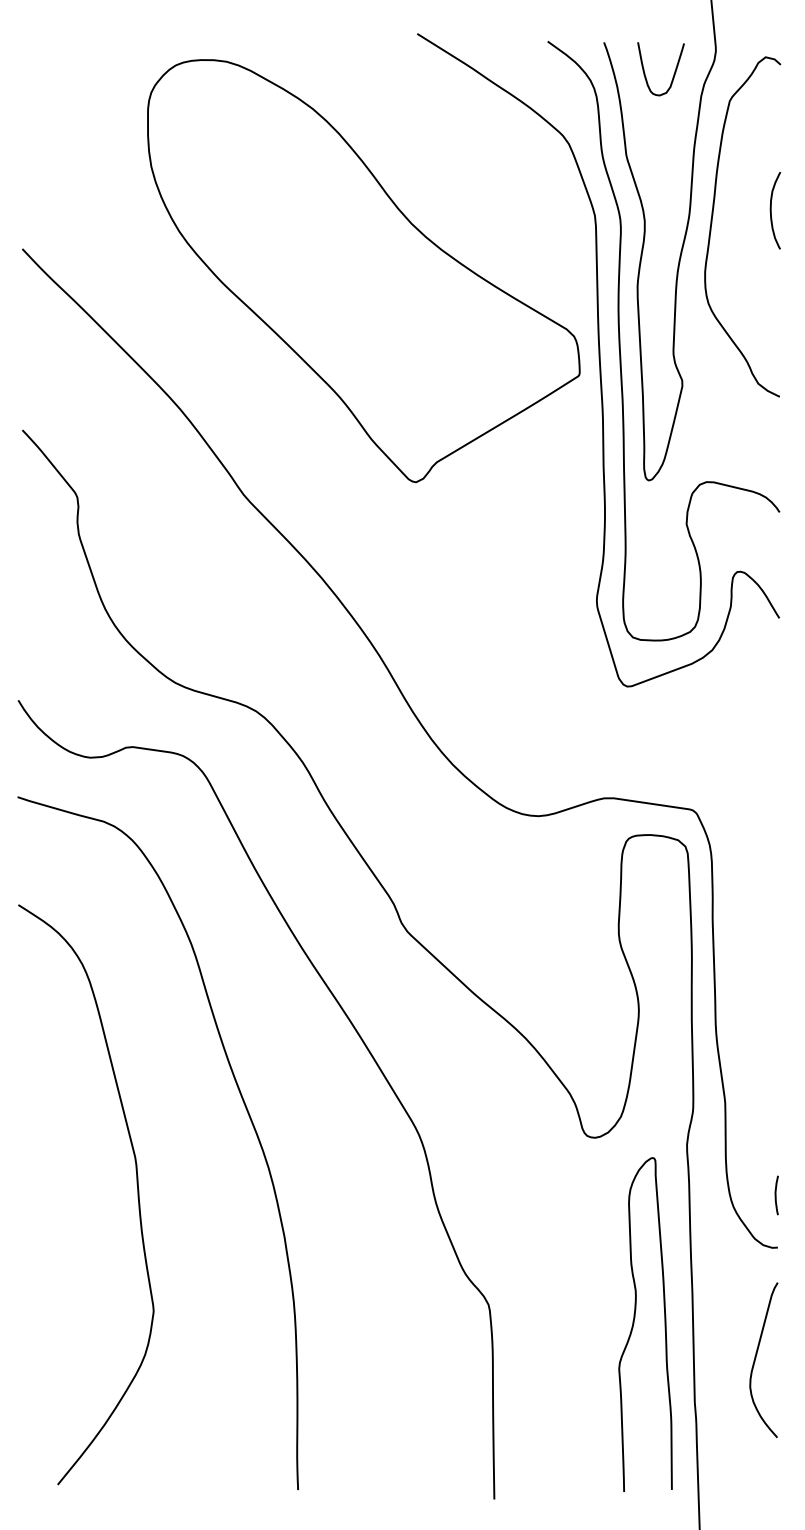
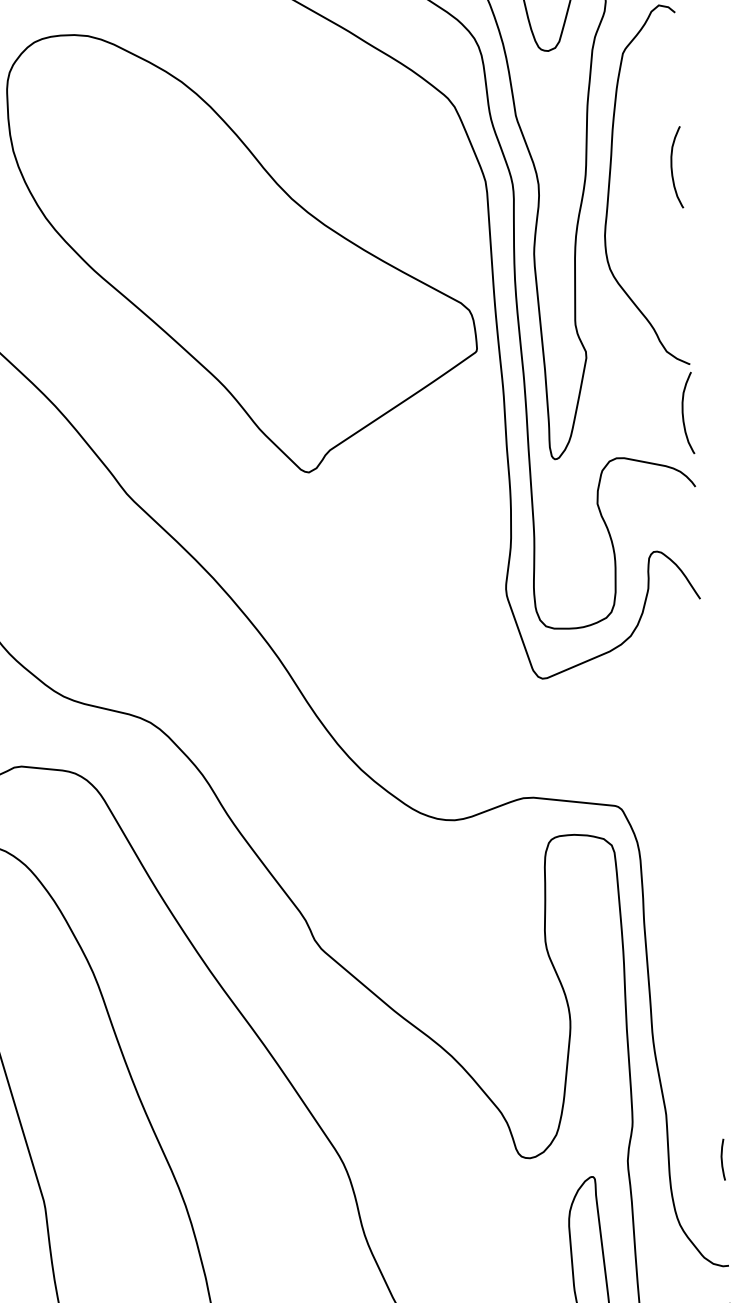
curve: (771, 442) -> (683, 413), added
curve: (776, 1195) -> (722, 1159), moved

